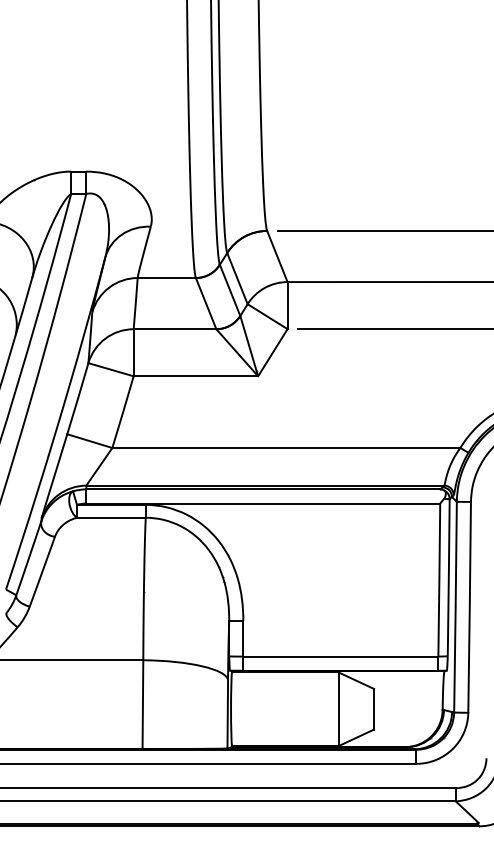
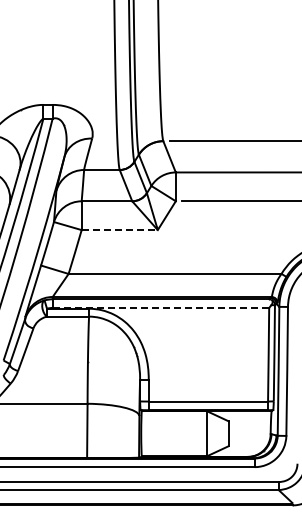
line: (197, 376) -> (120, 230), solid -> dashed
line: (264, 502) -> (161, 307), solid -> dashed

